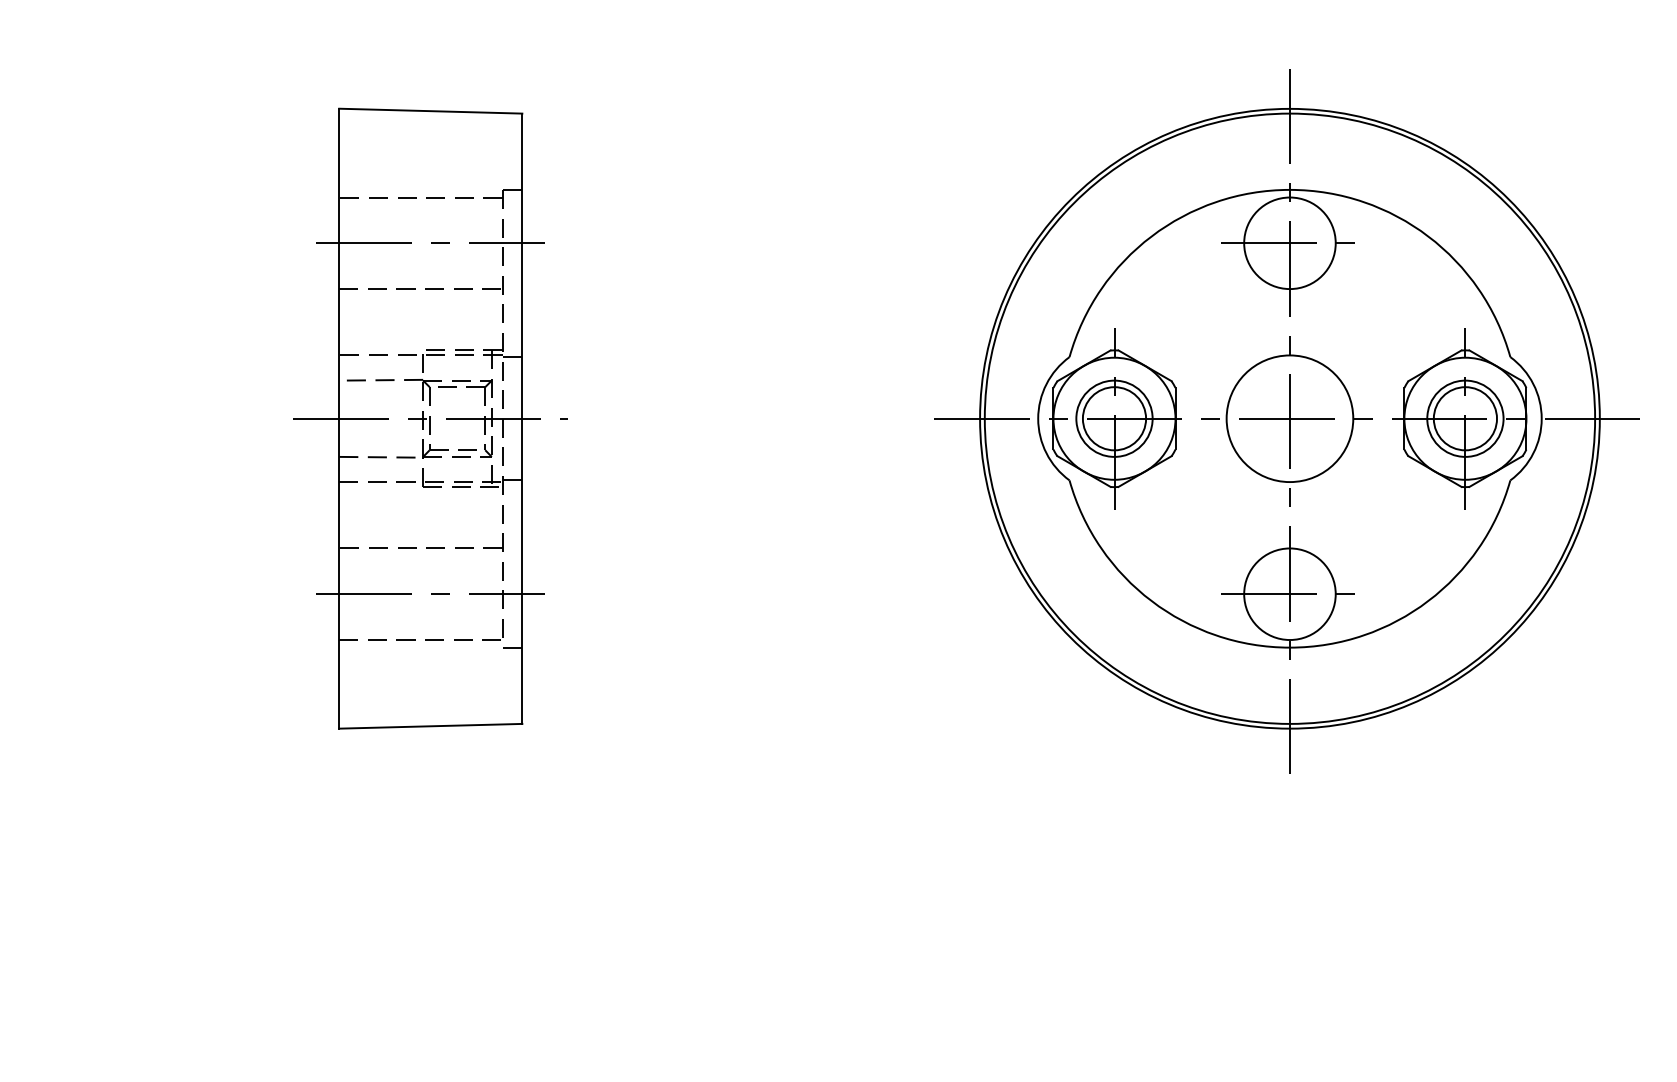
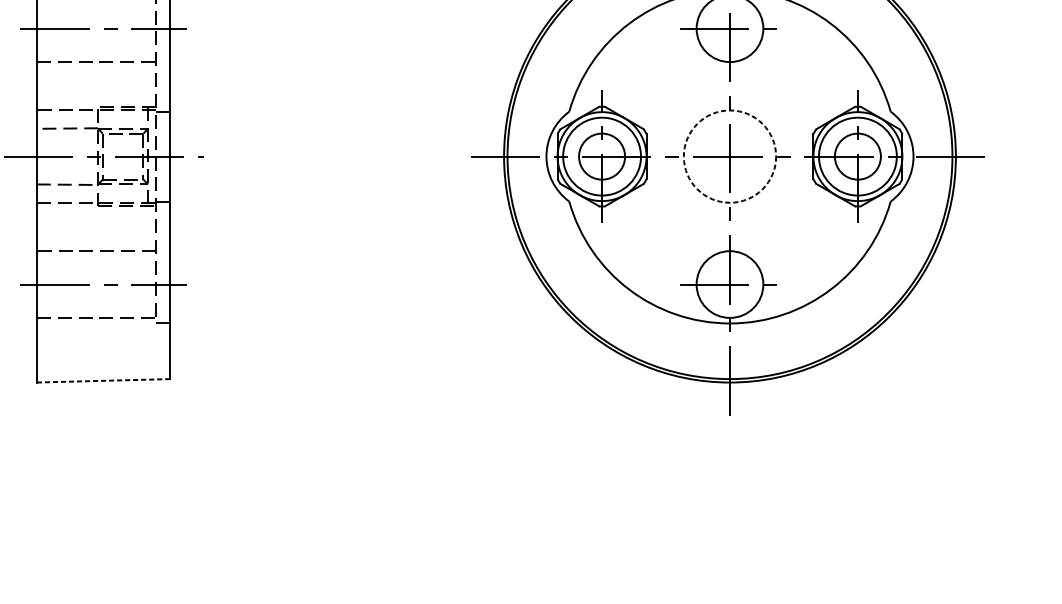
circle: (1114, 418) -> (602, 156), size x1.4
circle: (1289, 418) -> (729, 156), solid -> dashed
circle: (1465, 418) -> (857, 156), size x1.4
line: (430, 726) -> (103, 380), solid -> dashed

